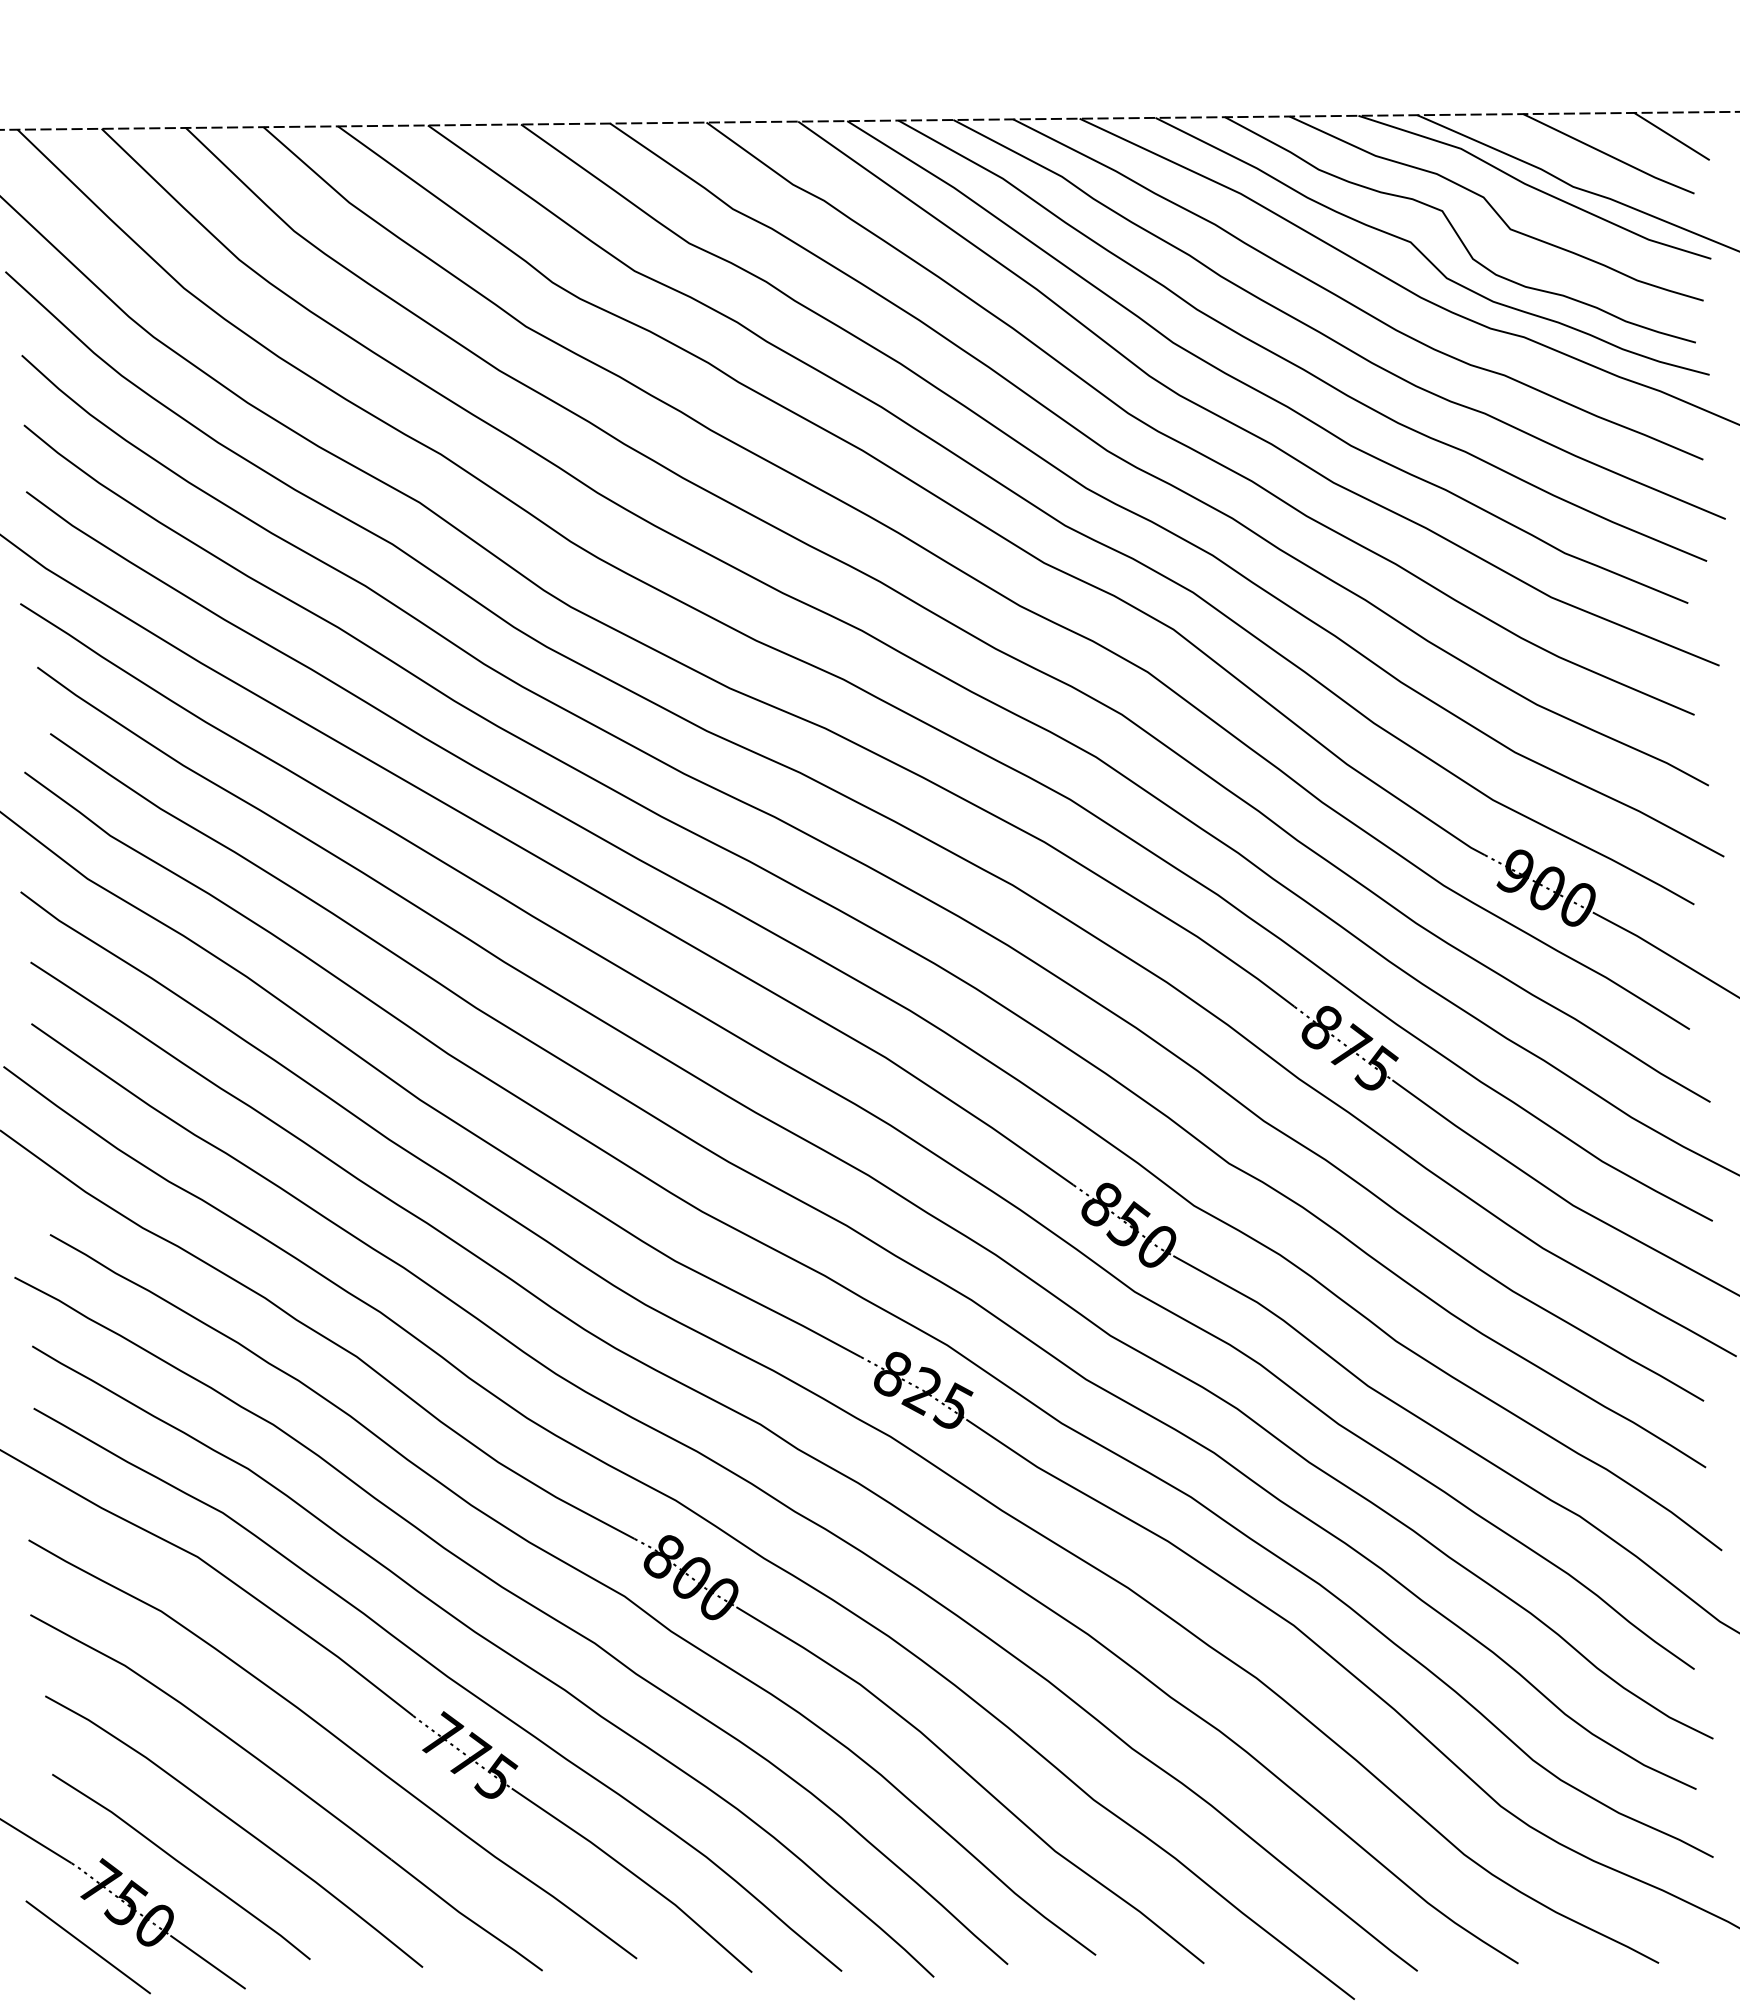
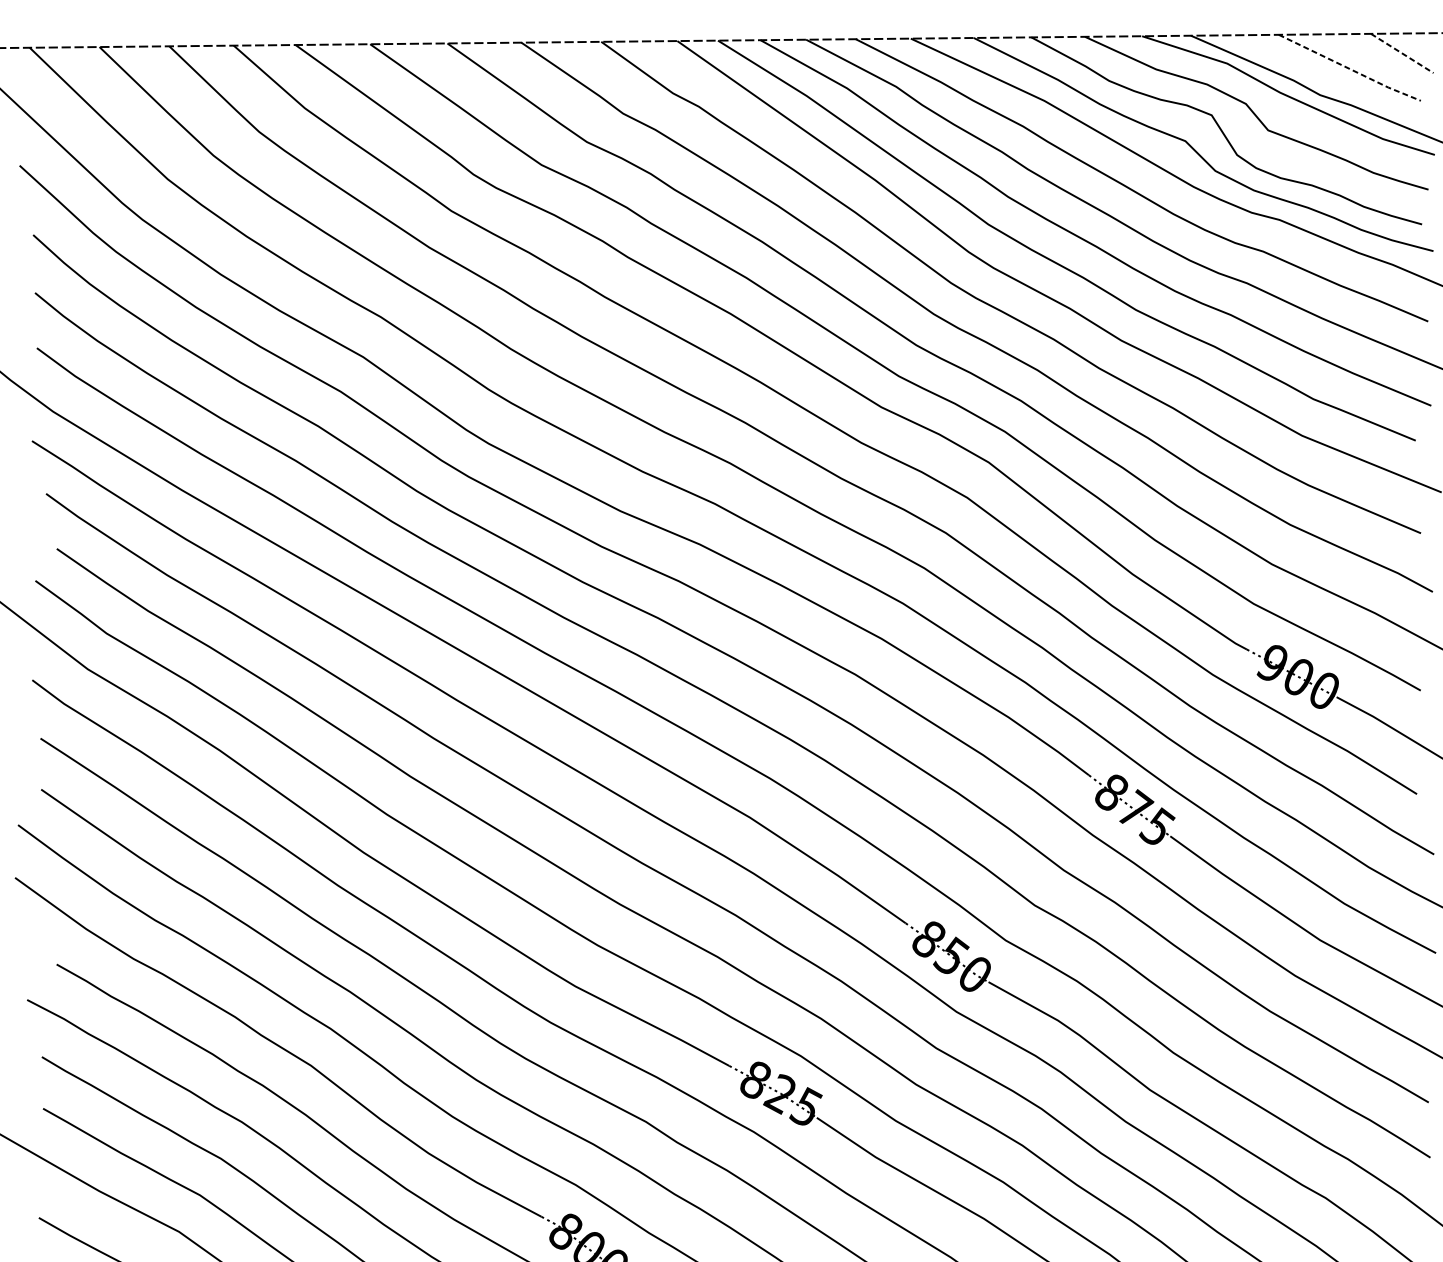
line: (1672, 136) -> (1402, 53), solid -> dashed
line: (1609, 155) -> (1350, 69), solid -> dashed

